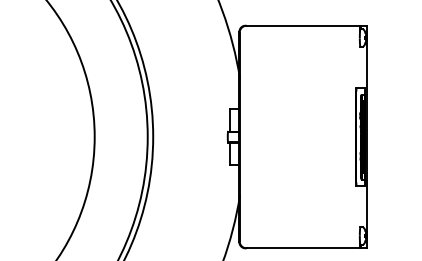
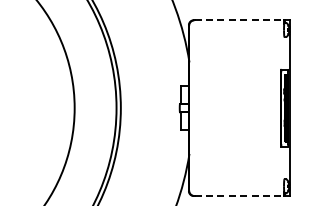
line: (303, 26) -> (239, 20), solid -> dashed
line: (303, 248) -> (239, 196), solid -> dashed

